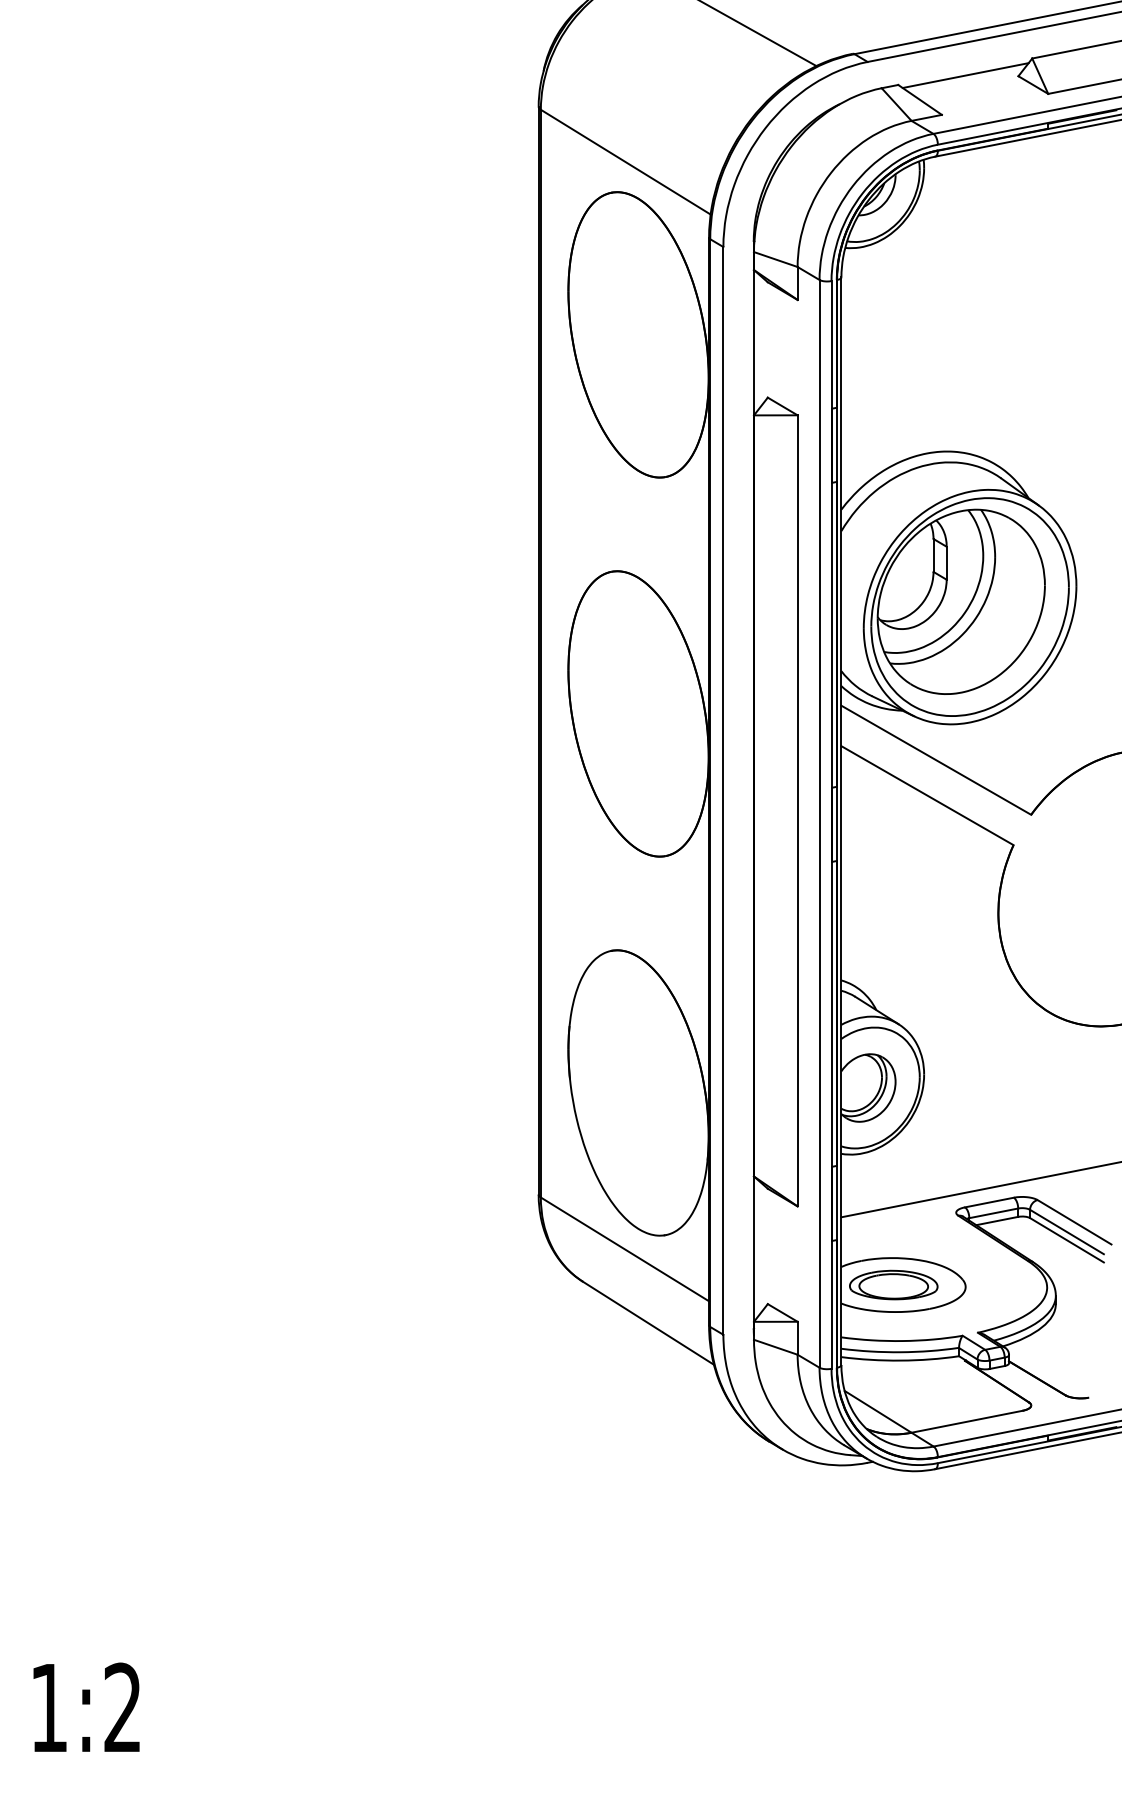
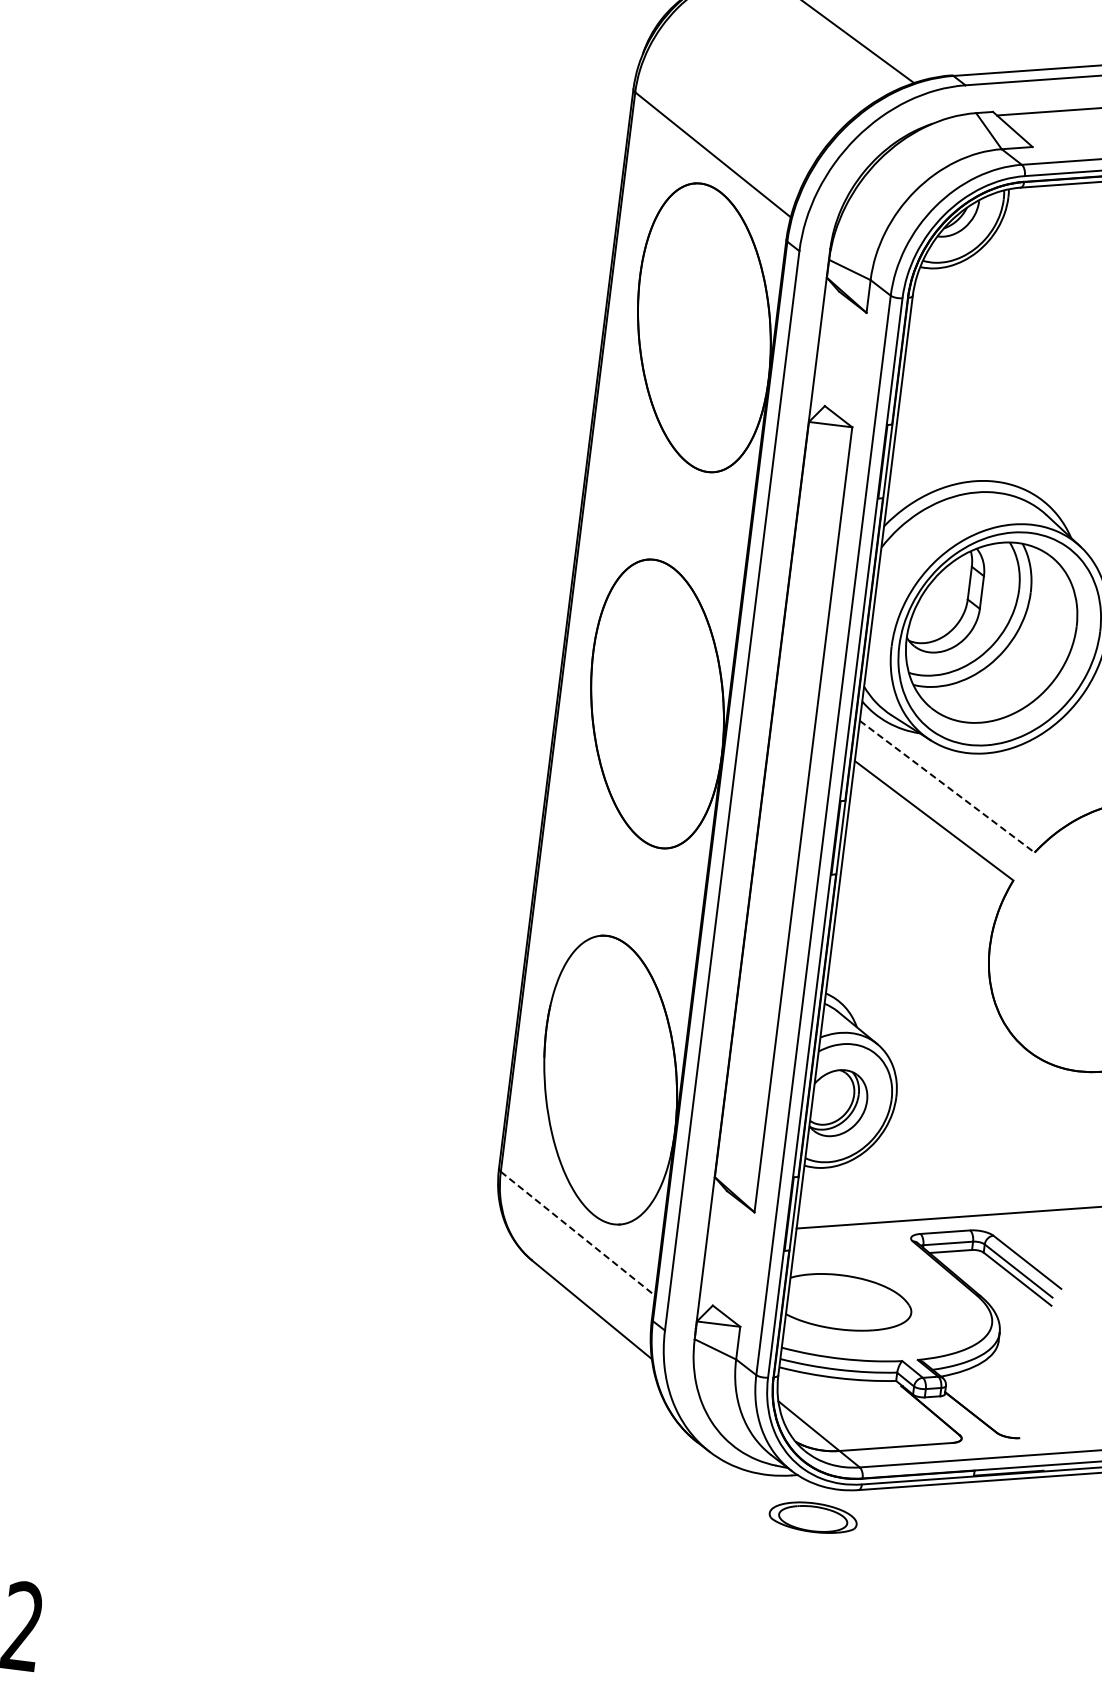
line: (936, 760) -> (947, 786), solid -> dashed
line: (624, 1249) -> (577, 1233), solid -> dashed
part: (893, 1284) -> (813, 1516), moved

